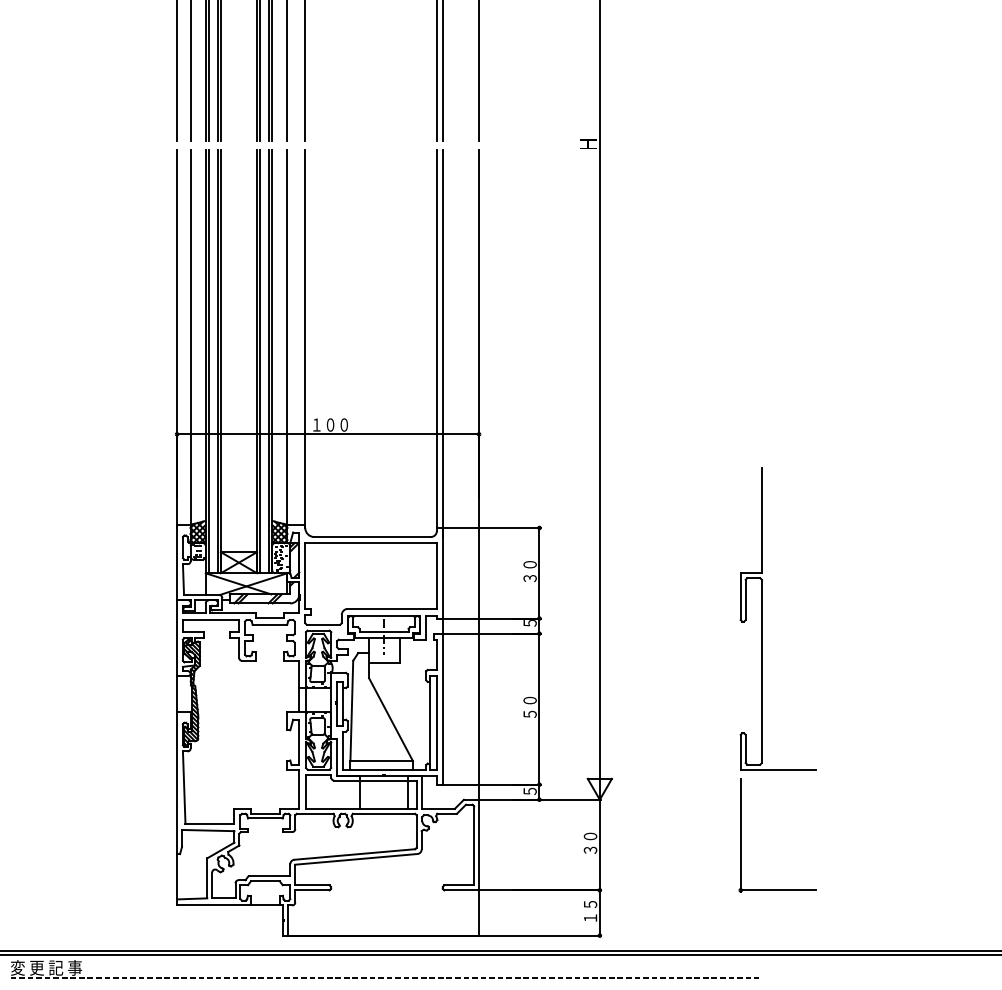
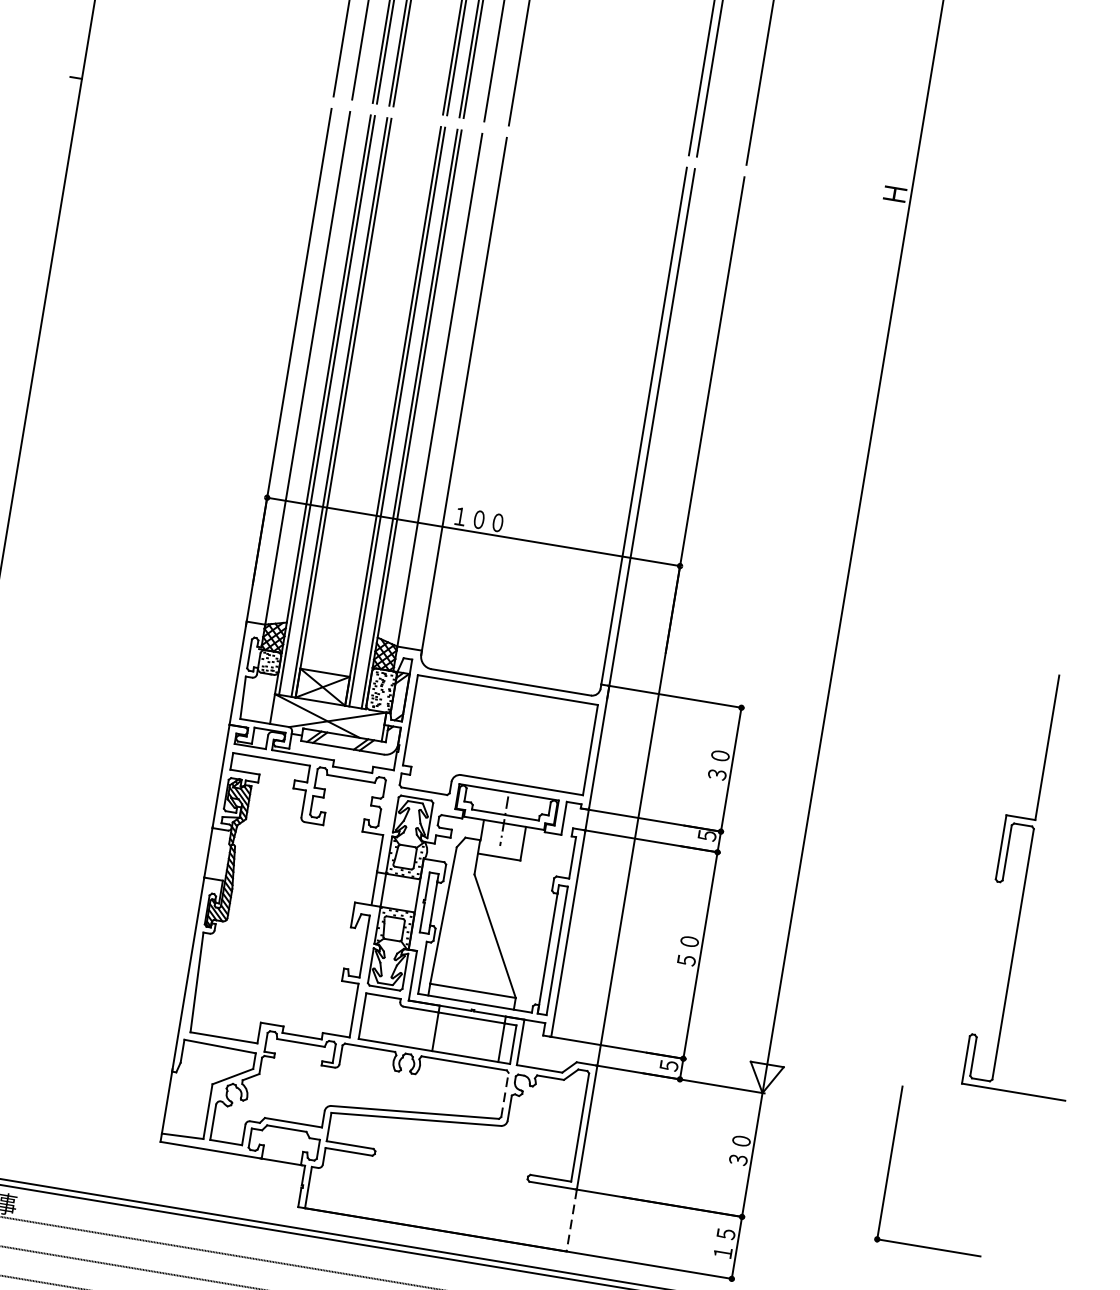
line: (416, 831) -> (504, 1094), solid -> dashed
part: (741, 835) -> (890, 1164), moved
line: (479, 913) -> (572, 1221), solid -> dashed

